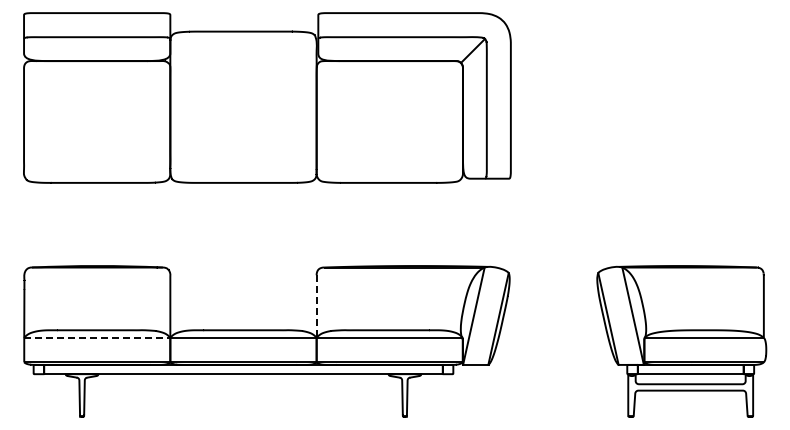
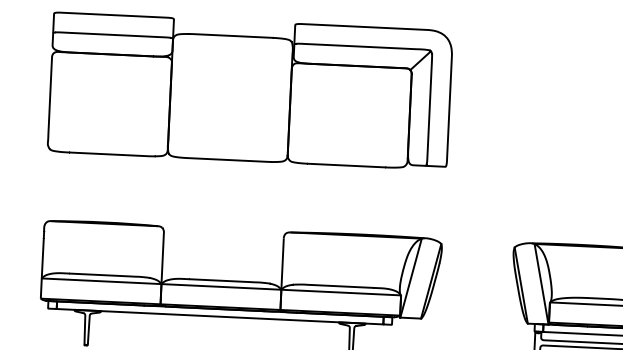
line: (316, 307) -> (282, 264), dashed -> solid
line: (97, 337) -> (101, 281), dashed -> solid

